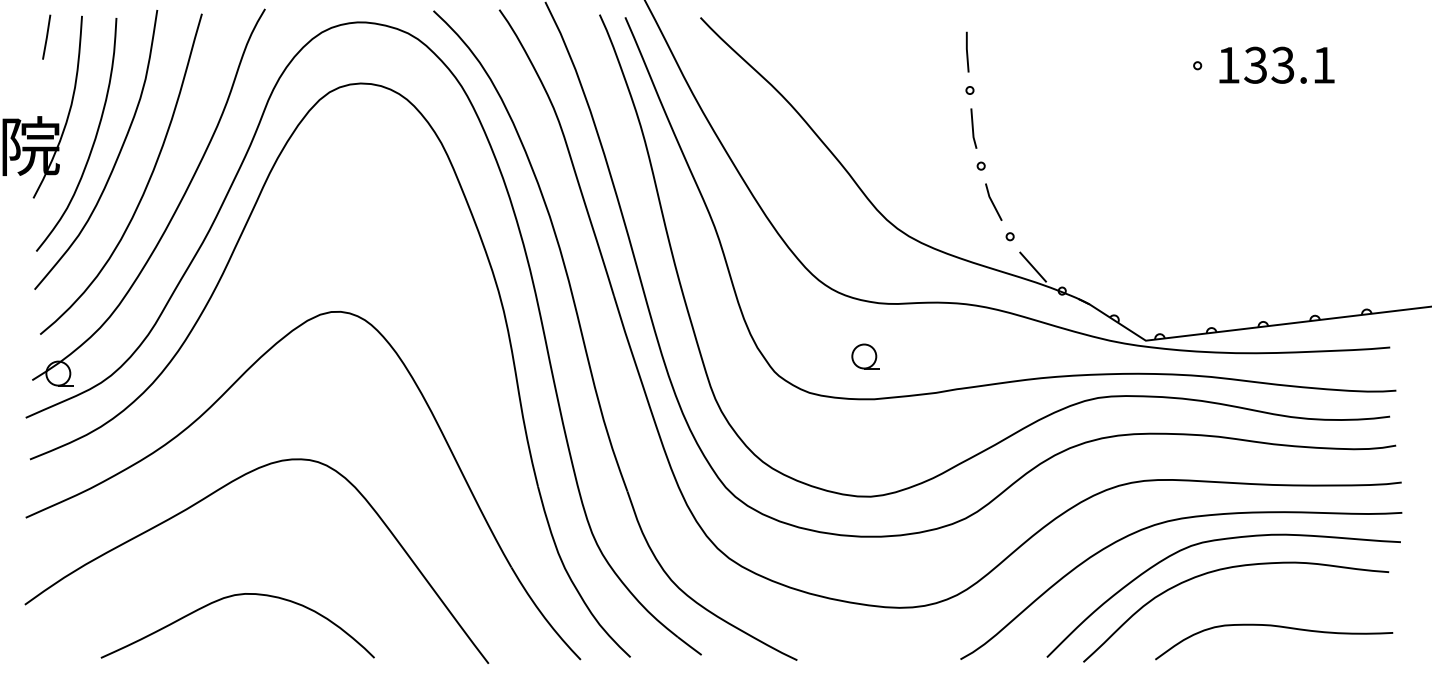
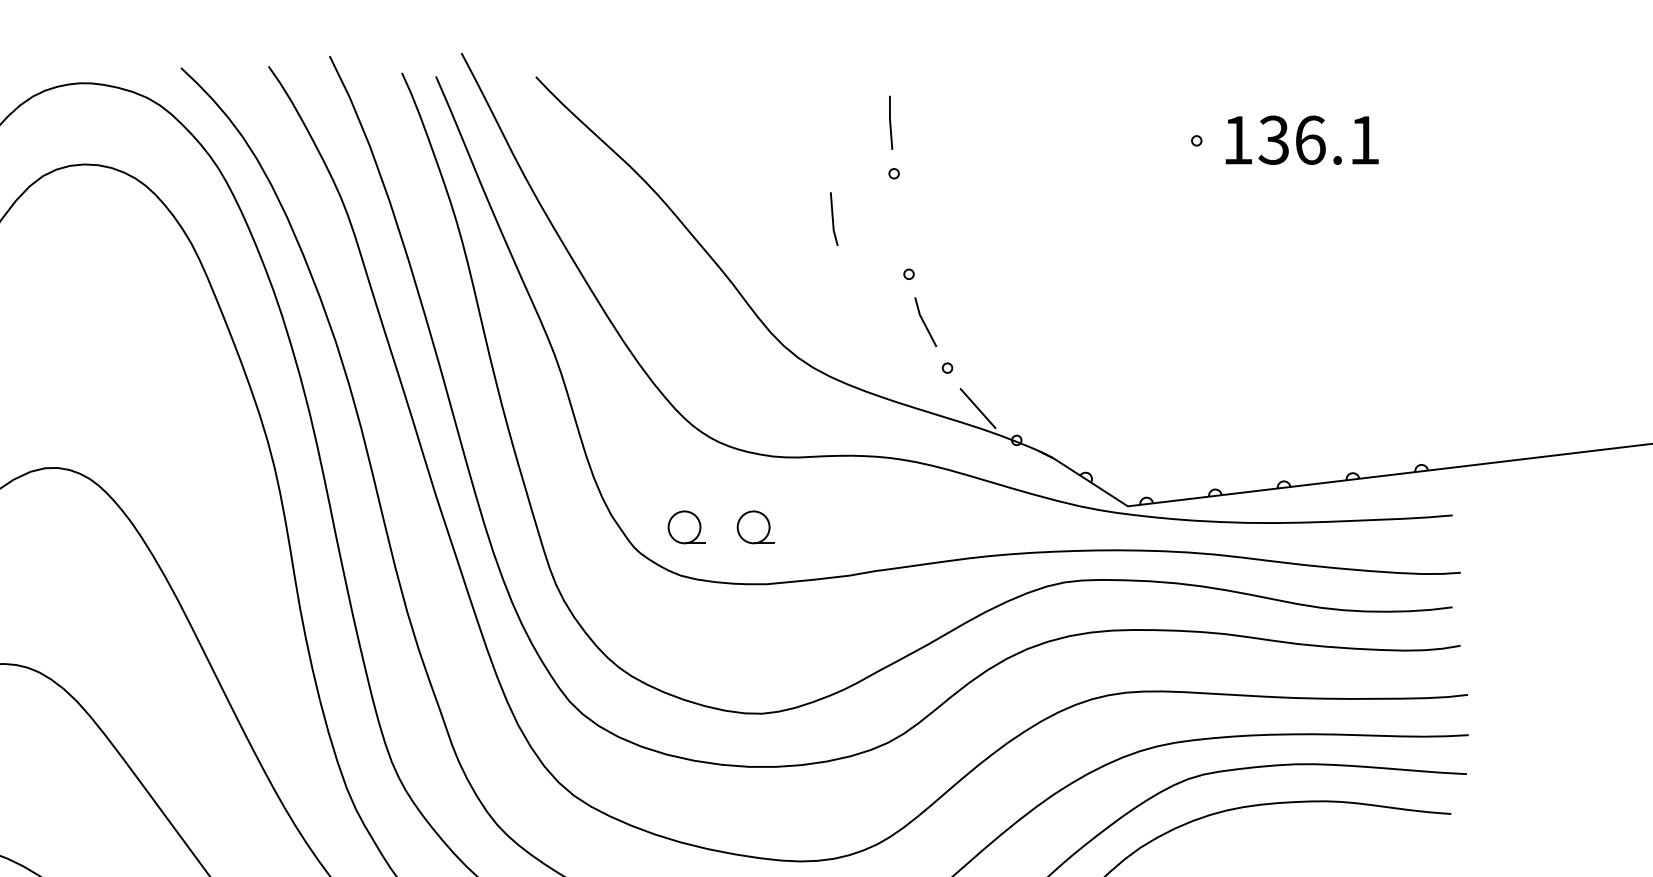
text: (1282, 64) -> (1309, 139), 133.1 -> 136.1
line: (973, 128) -> (833, 218), moved
part: (813, 356) -> (686, 527), added

